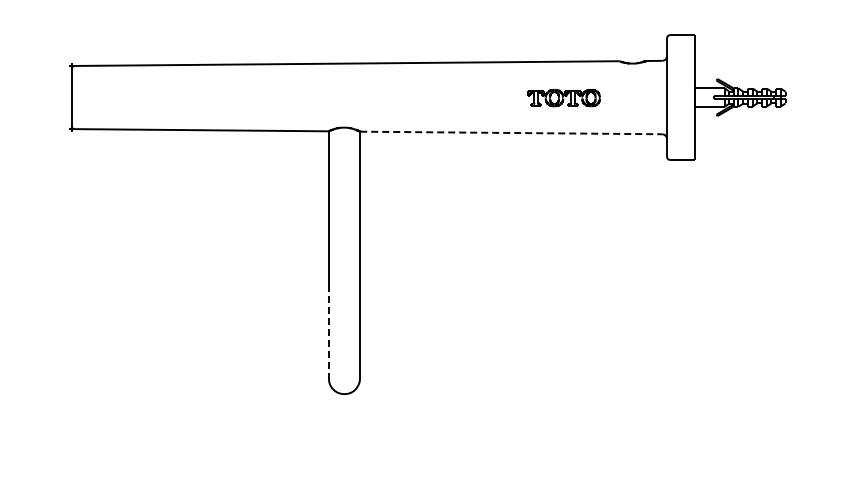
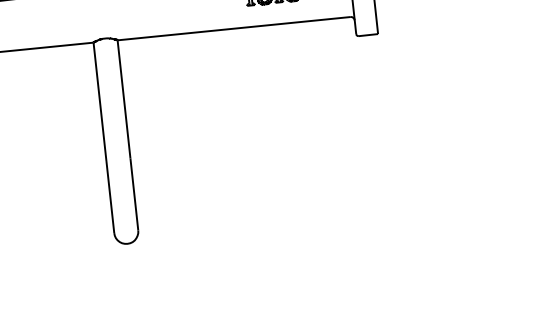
line: (511, 132) -> (234, 28), dashed -> solid
line: (328, 331) -> (110, 196), dashed -> solid

